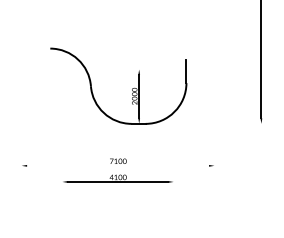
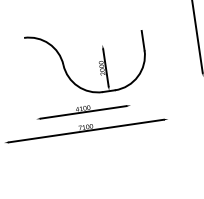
part: (132, 88) -> (99, 61), moved
line: (118, 165) -> (86, 130), added
part: (117, 178) -> (82, 109), moved

